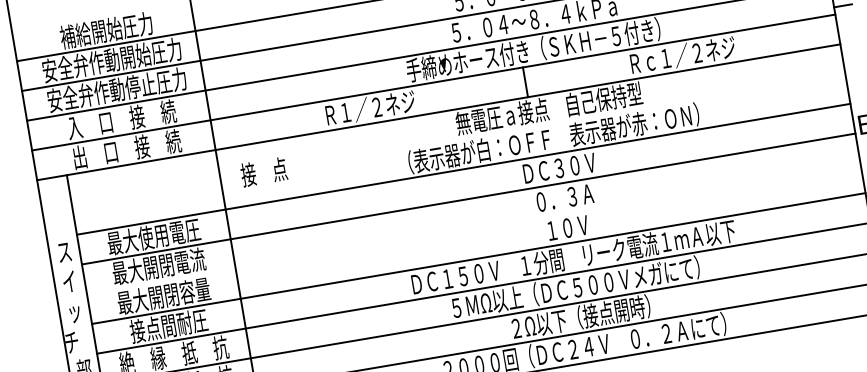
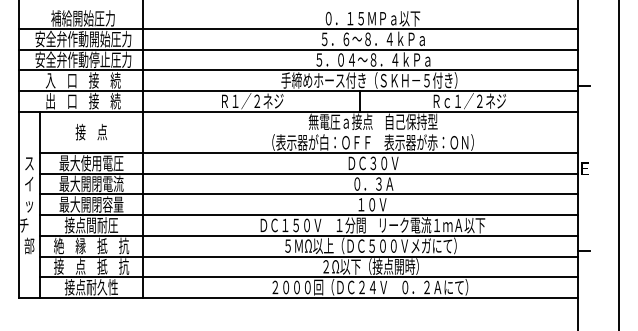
text: (262, 172) -> (90, 132), moved
line: (473, 228) -> (308, 194), added

